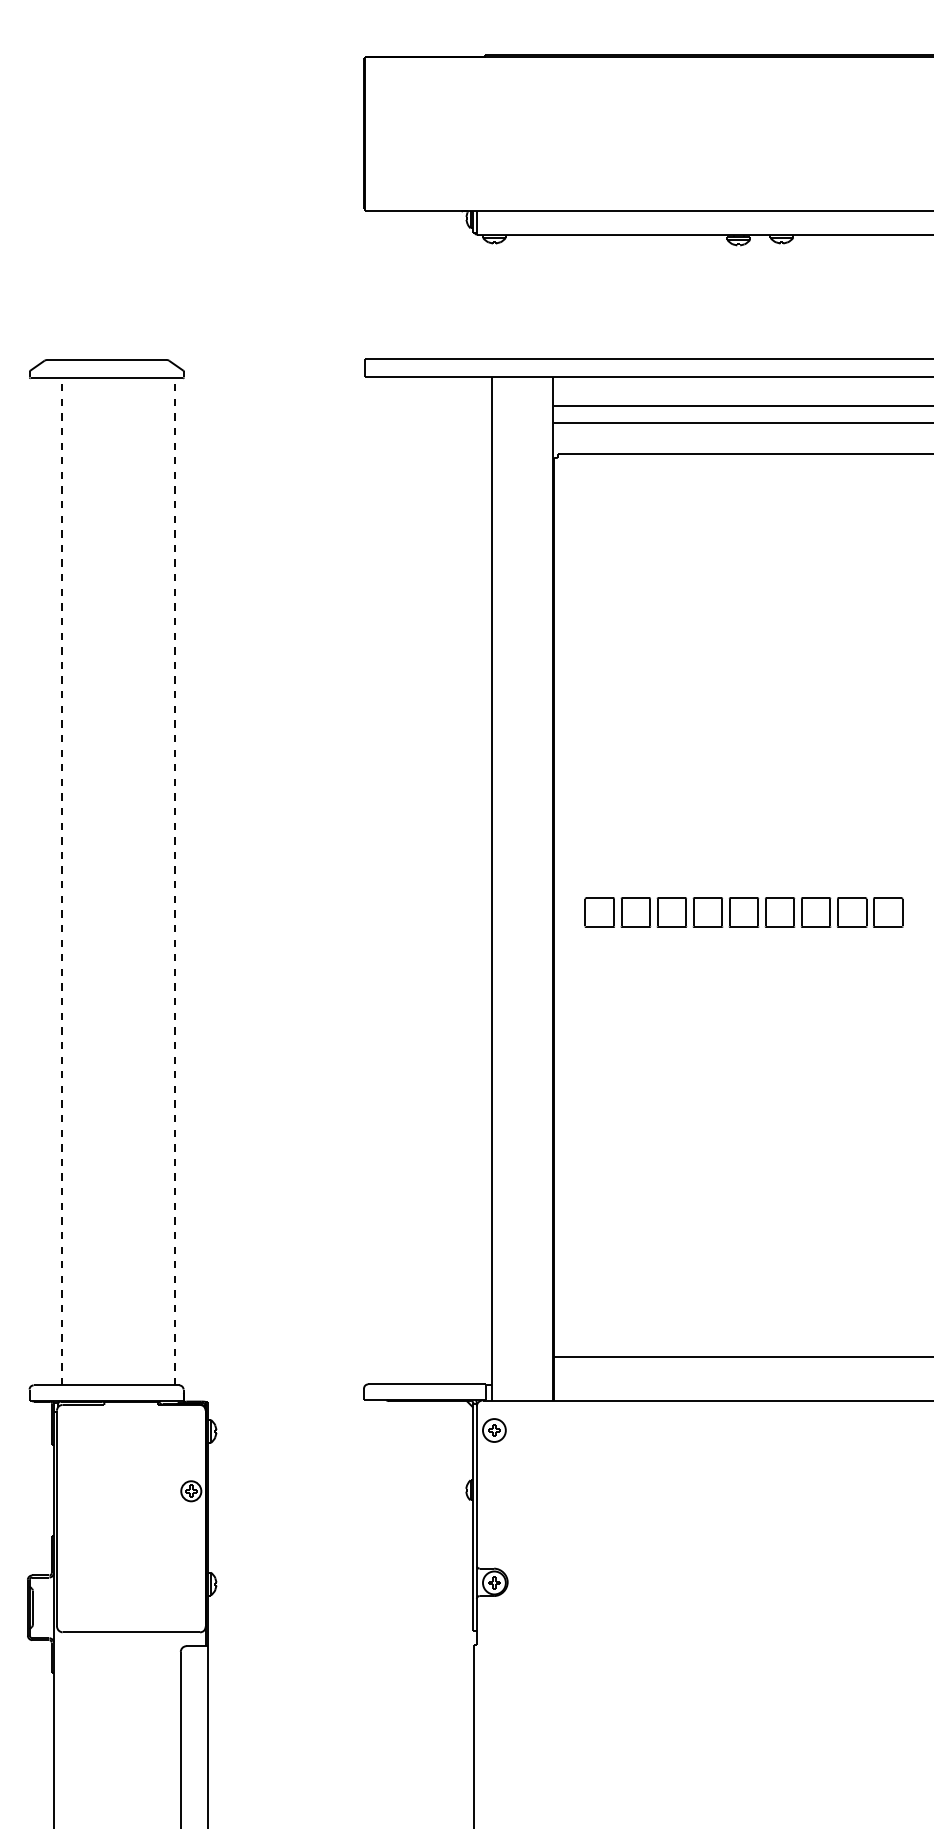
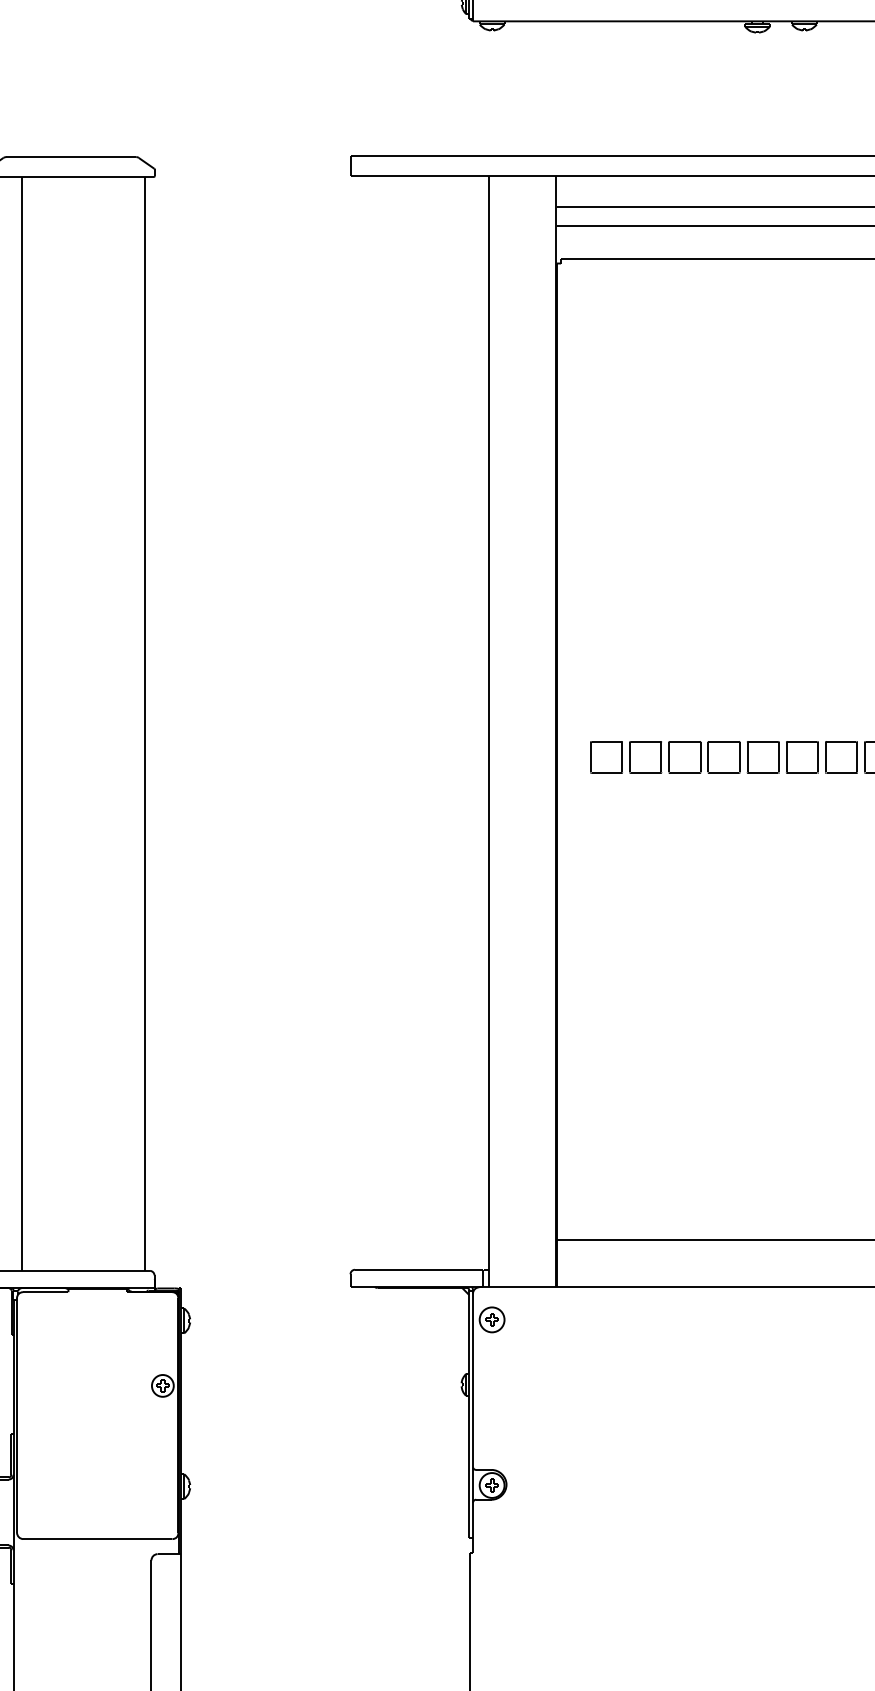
line: (61, 881) -> (21, 723), dashed -> solid
line: (175, 881) -> (145, 723), dashed -> solid

